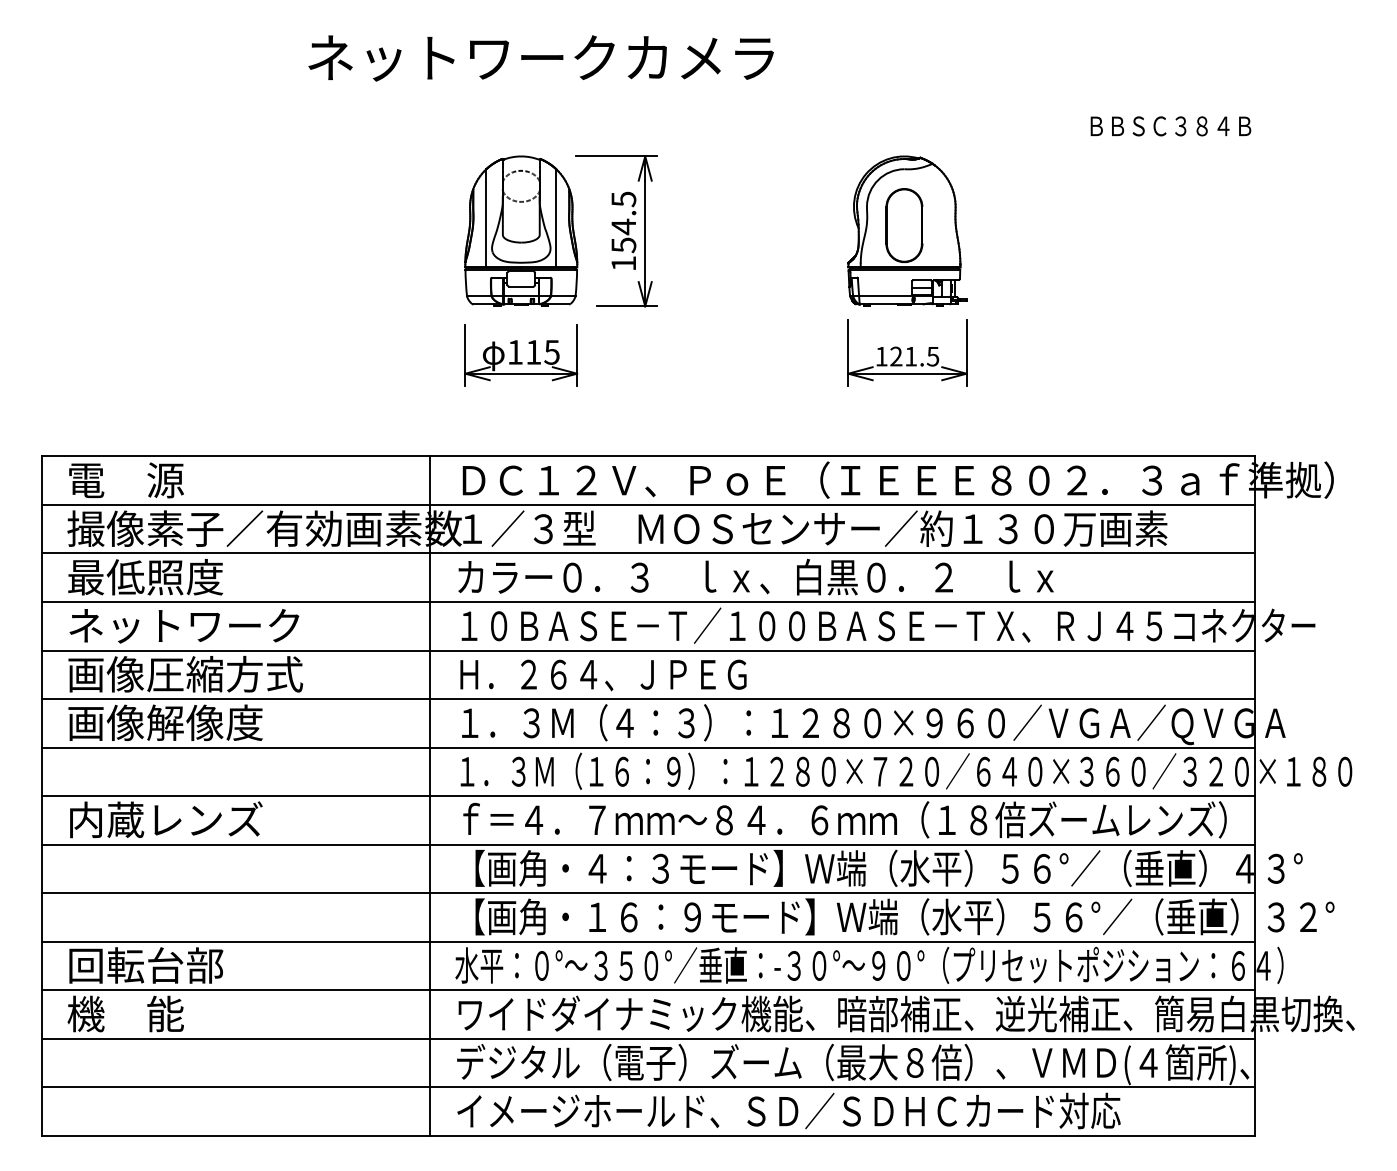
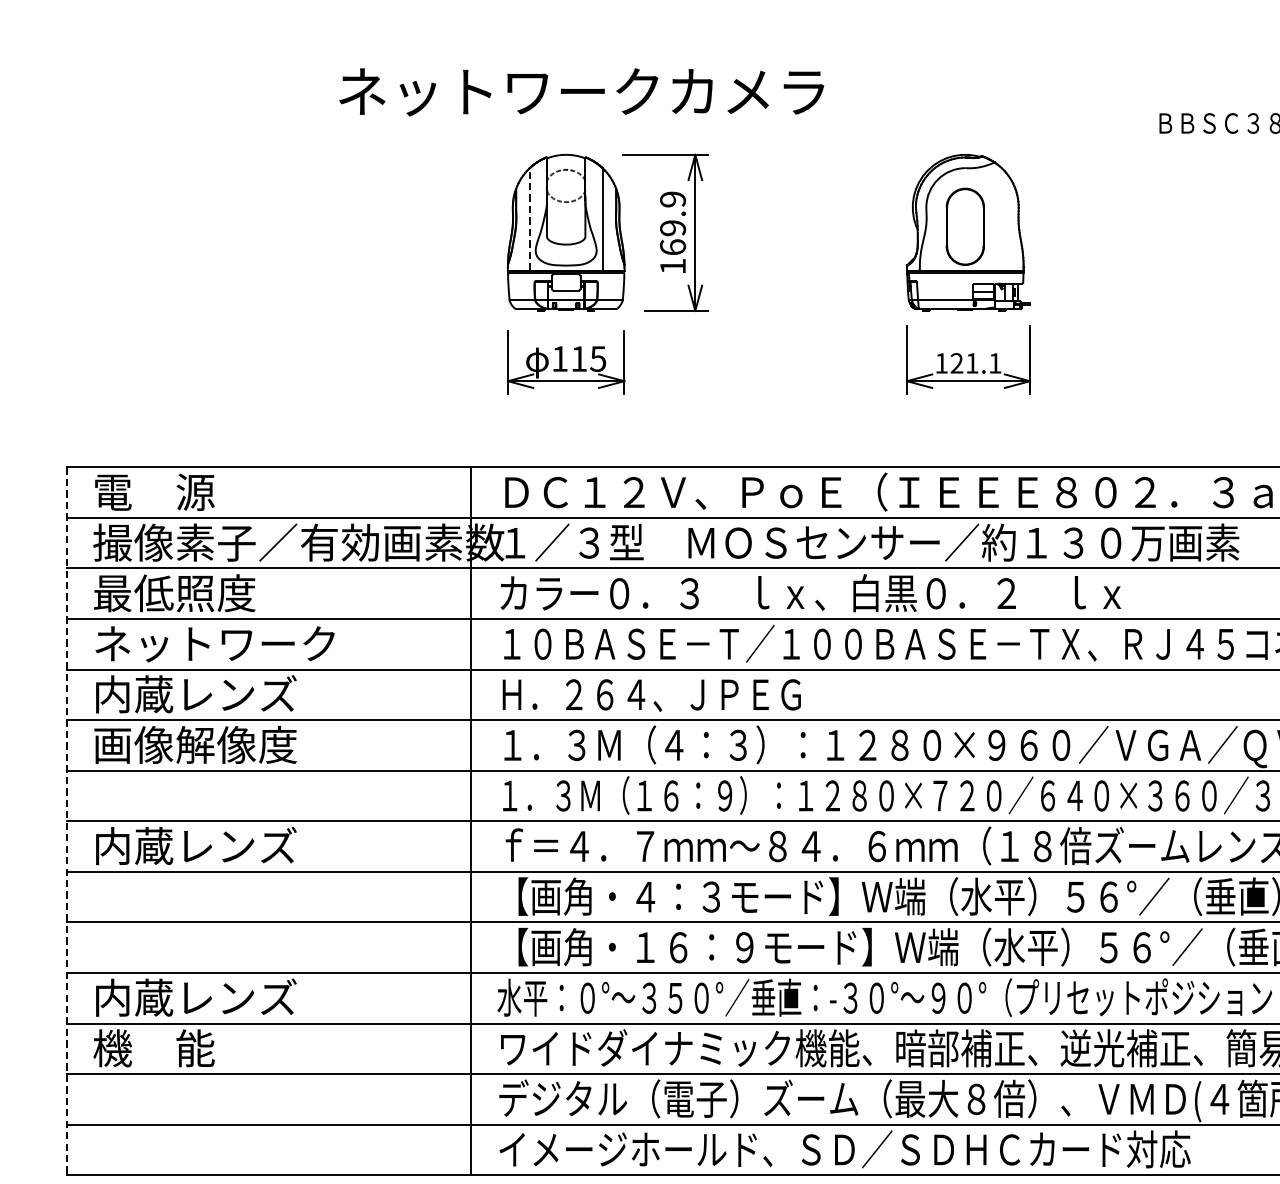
text: (540, 58) -> (580, 92), moved
line: (486, 217) -> (529, 218), solid -> dashed
text: (623, 222) -> (672, 223), 154.5 -> 169.9
text: (932, 356) -> (994, 363), 121.5 -> 121.1
text: (185, 673) -> (216, 693), 画像圧縮方式 -> 内蔵レンズ
line: (41, 796) -> (66, 821), solid -> dashed
text: (165, 965) -> (195, 997), 回転台部 -> 内蔵レンズ

